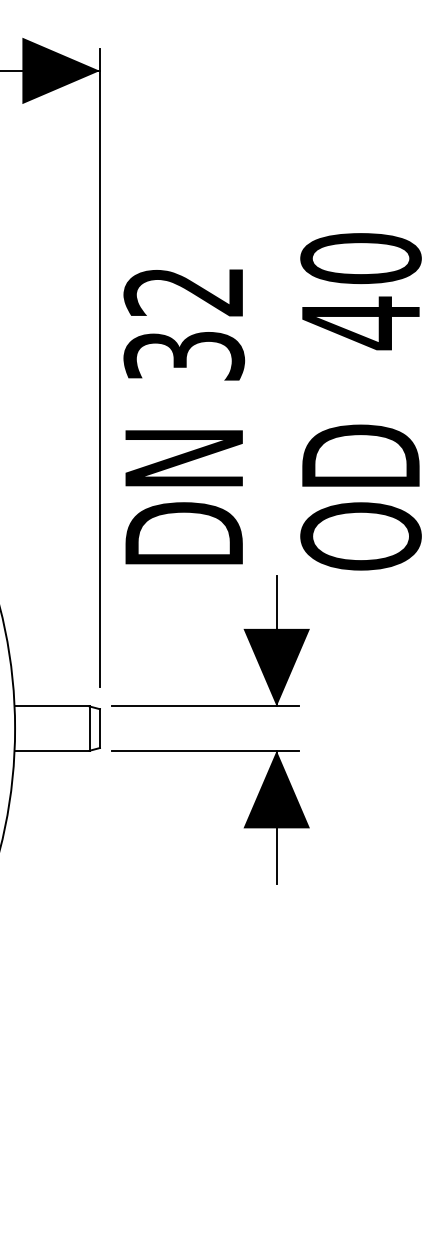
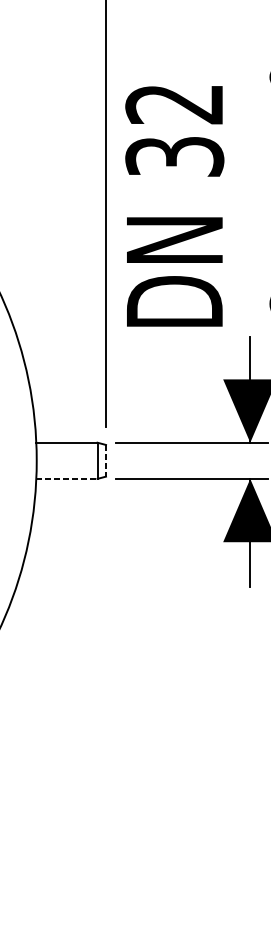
line: (99, 729) -> (105, 461), solid -> dashed
line: (52, 750) -> (67, 478), solid -> dashed

